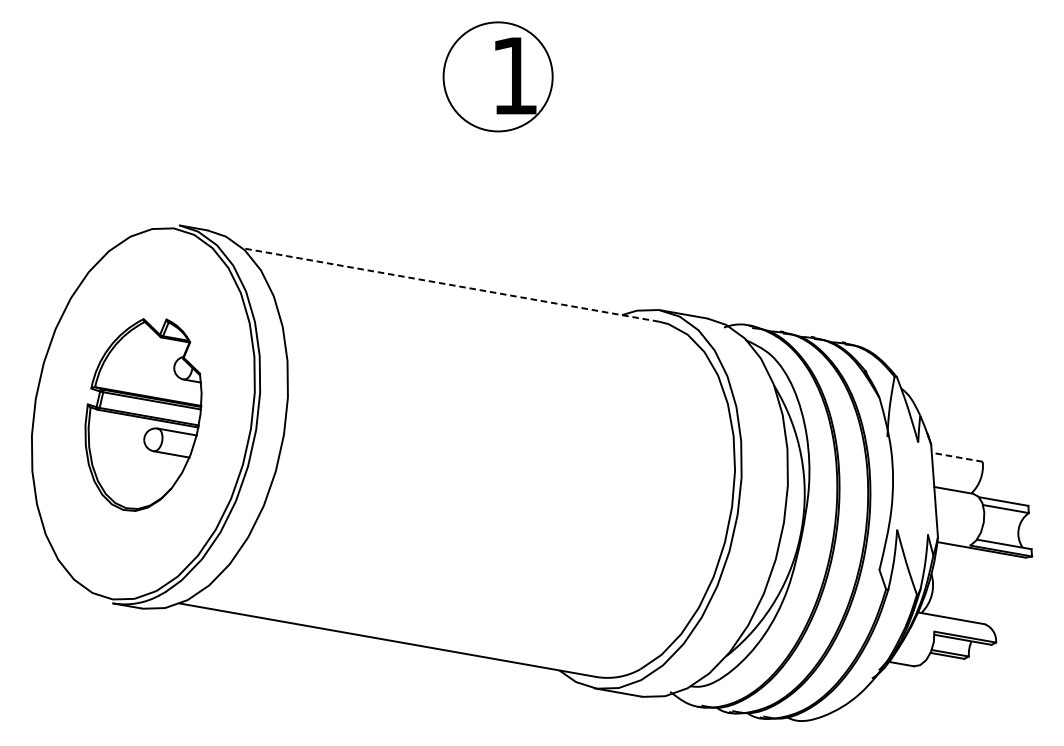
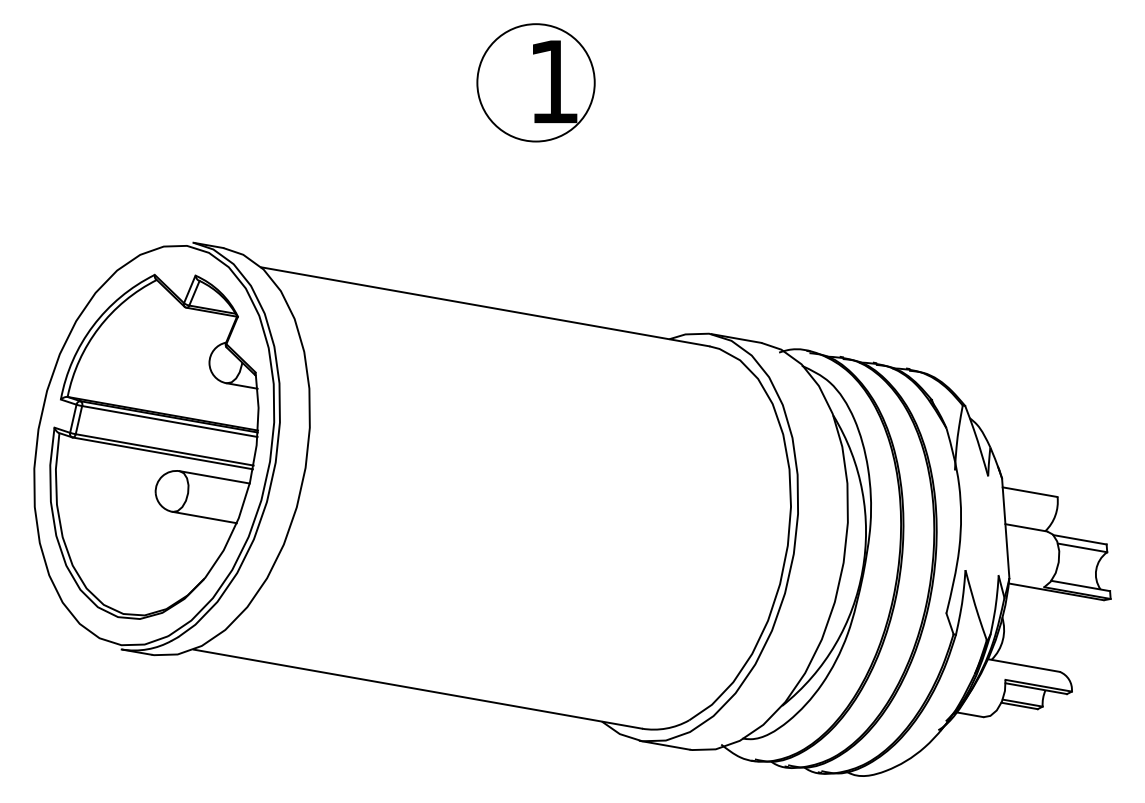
line: (451, 284) -> (485, 306), dashed -> solid
part: (143, 414) -> (154, 446), size x1.67
line: (957, 457) -> (1030, 492), dashed -> solid

